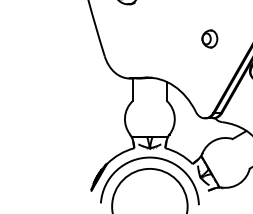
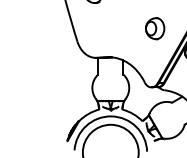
part: (209, 38) -> (154, 28), size x1.67

